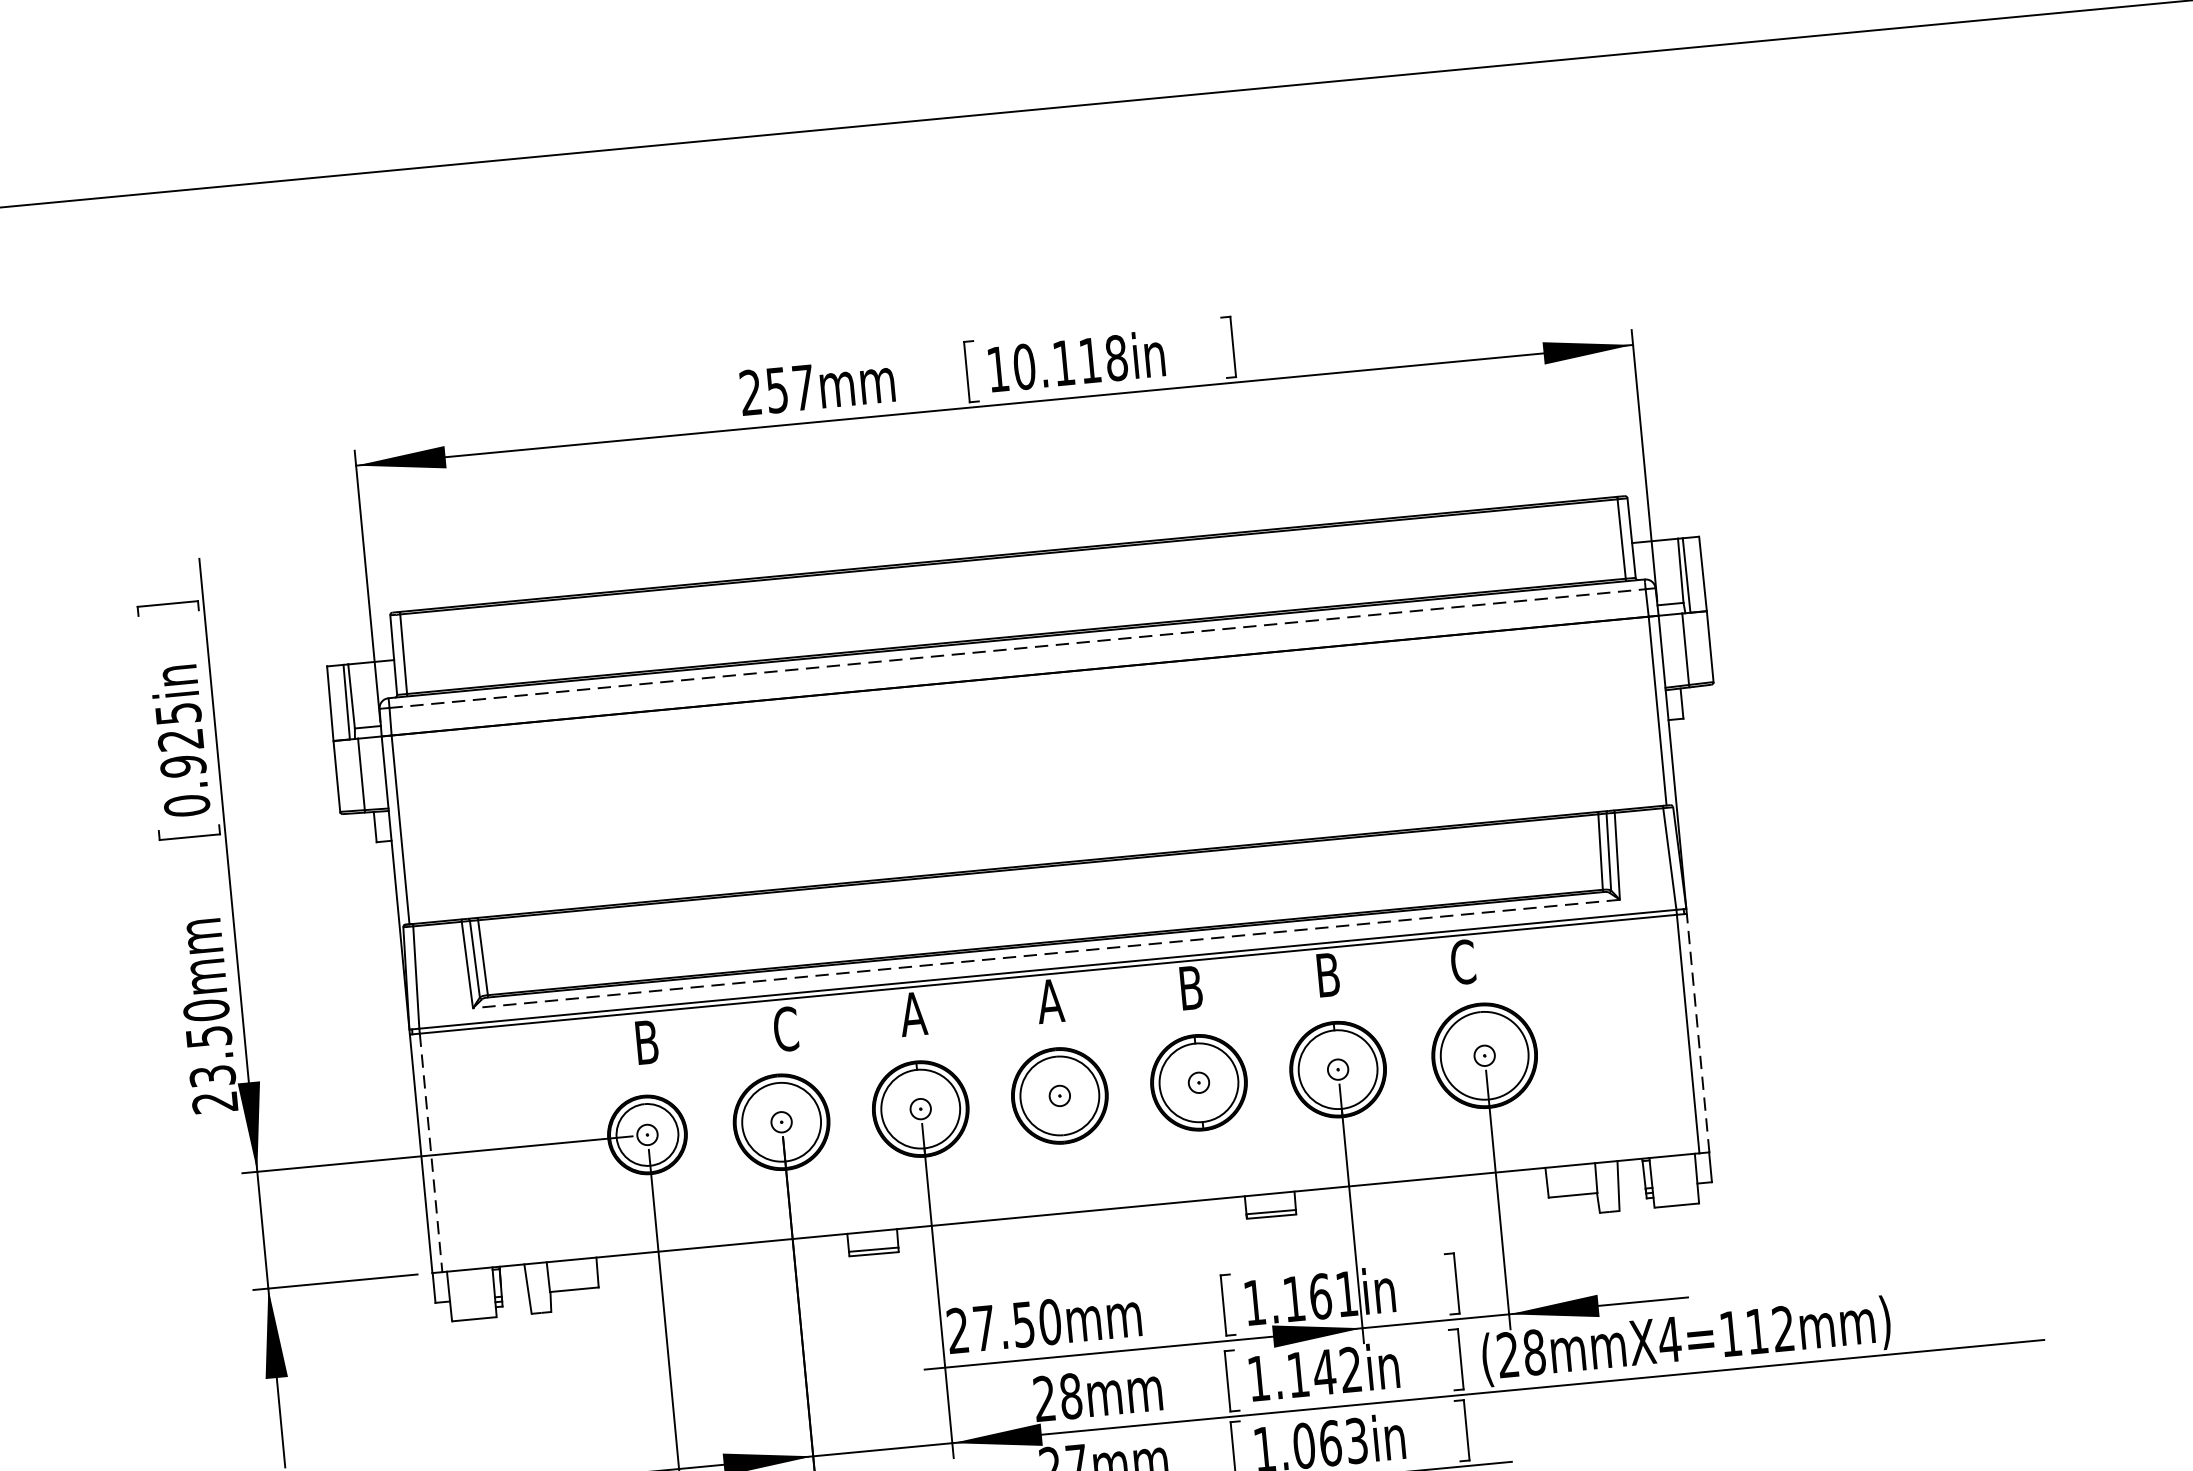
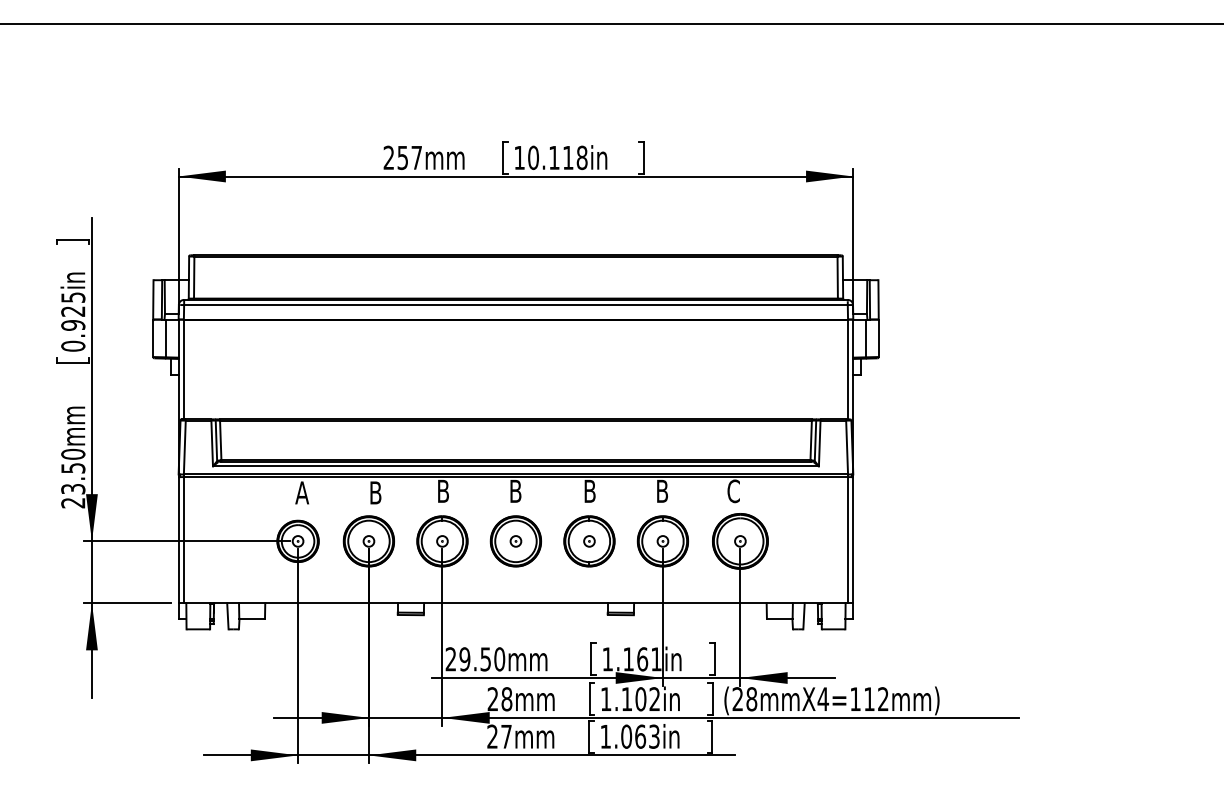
line: (1016, 649) -> (515, 305), dashed -> solid
line: (1045, 954) -> (515, 466), dashed -> solid
text: (1049, 999) -> (515, 490), A -> B
text: (913, 1012) -> (443, 490), A -> B
text: (785, 1028) -> (375, 492), C -> B
line: (1698, 1031) -> (853, 539), dashed -> solid
text: (647, 1041) -> (302, 492), B -> A
line: (430, 1153) -> (183, 540), dashed -> solid
text: (983, 1328) -> (464, 659), 27.50mm -> 29.50mm
text: (1323, 1372) -> (640, 699), 1.142in -> 1.102in

